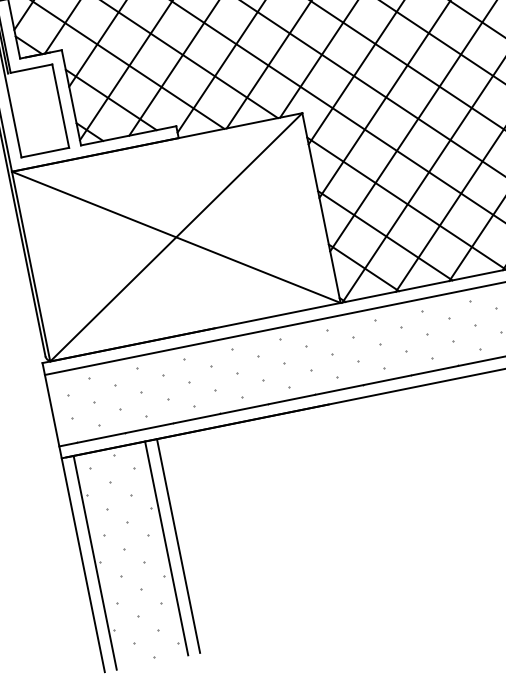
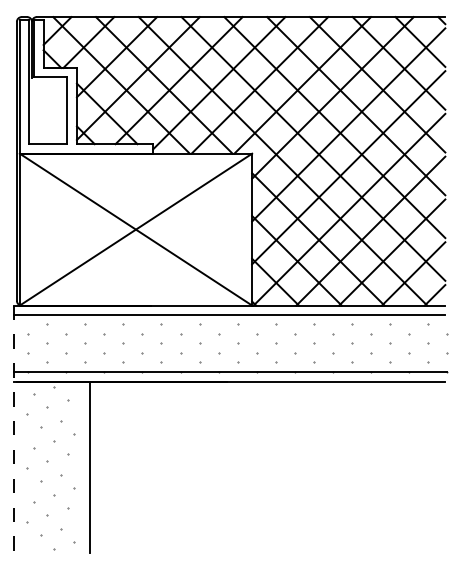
line: (73, 517) -> (13, 429), solid -> dashed
line: (166, 547) -> (80, 466), removed
line: (95, 561) -> (23, 466), removed

